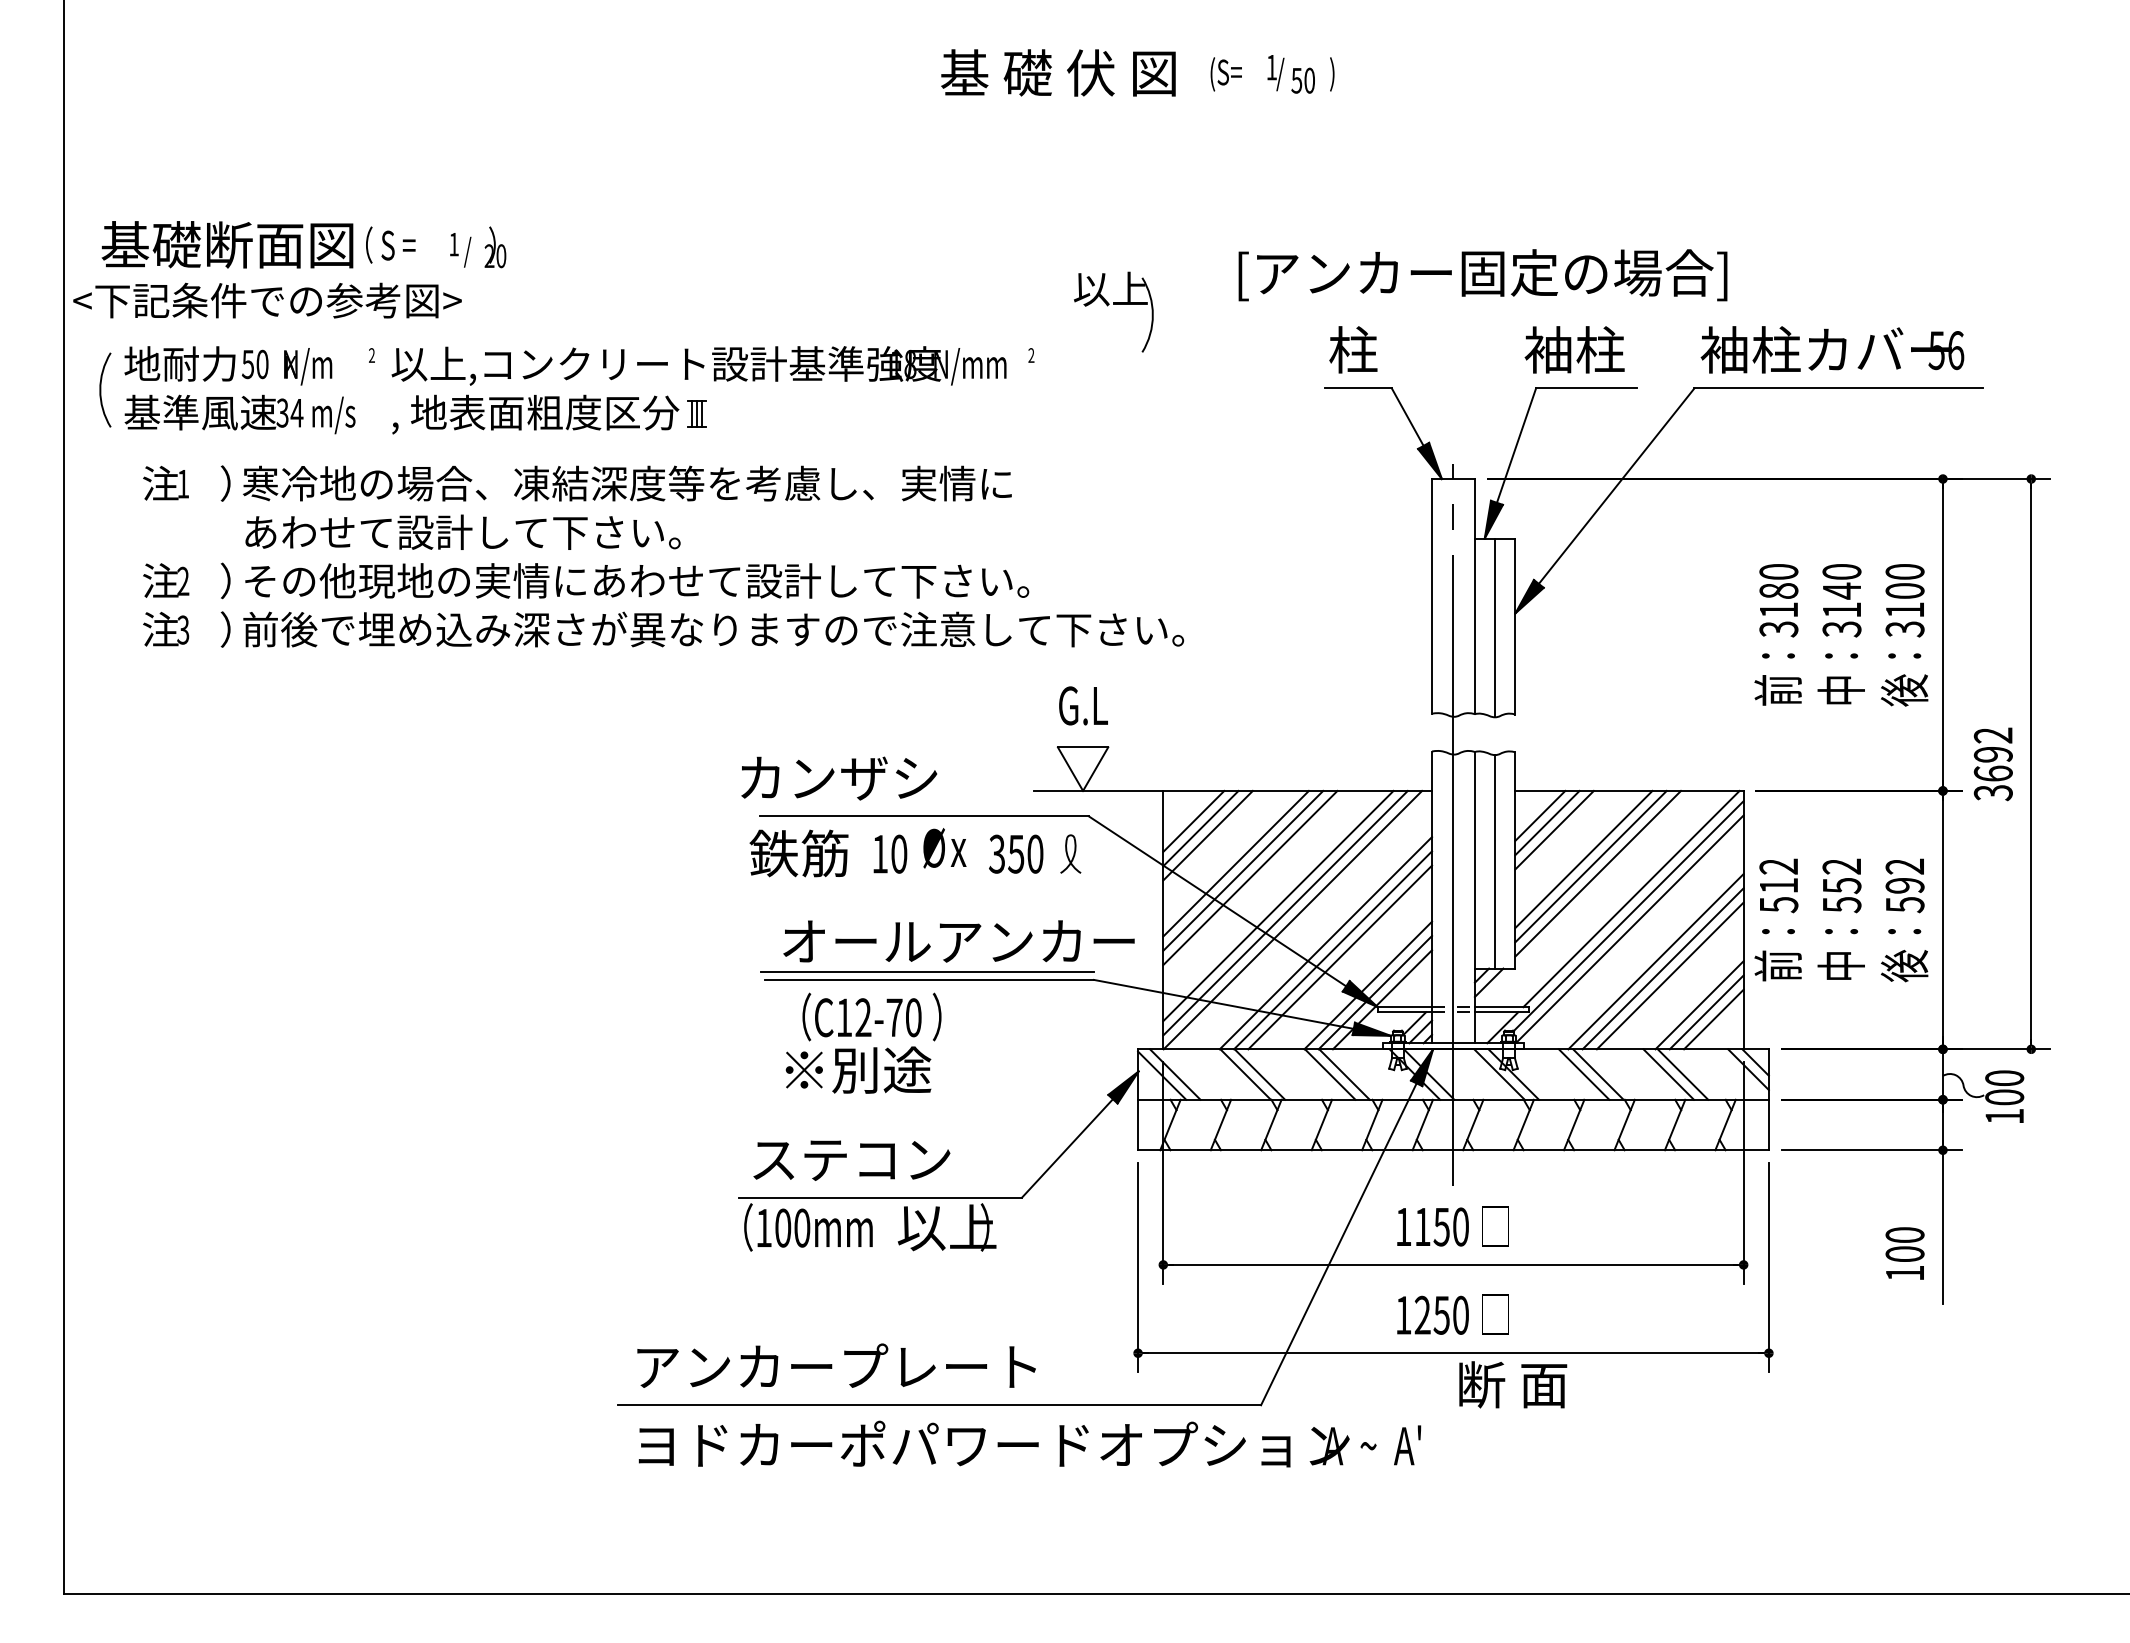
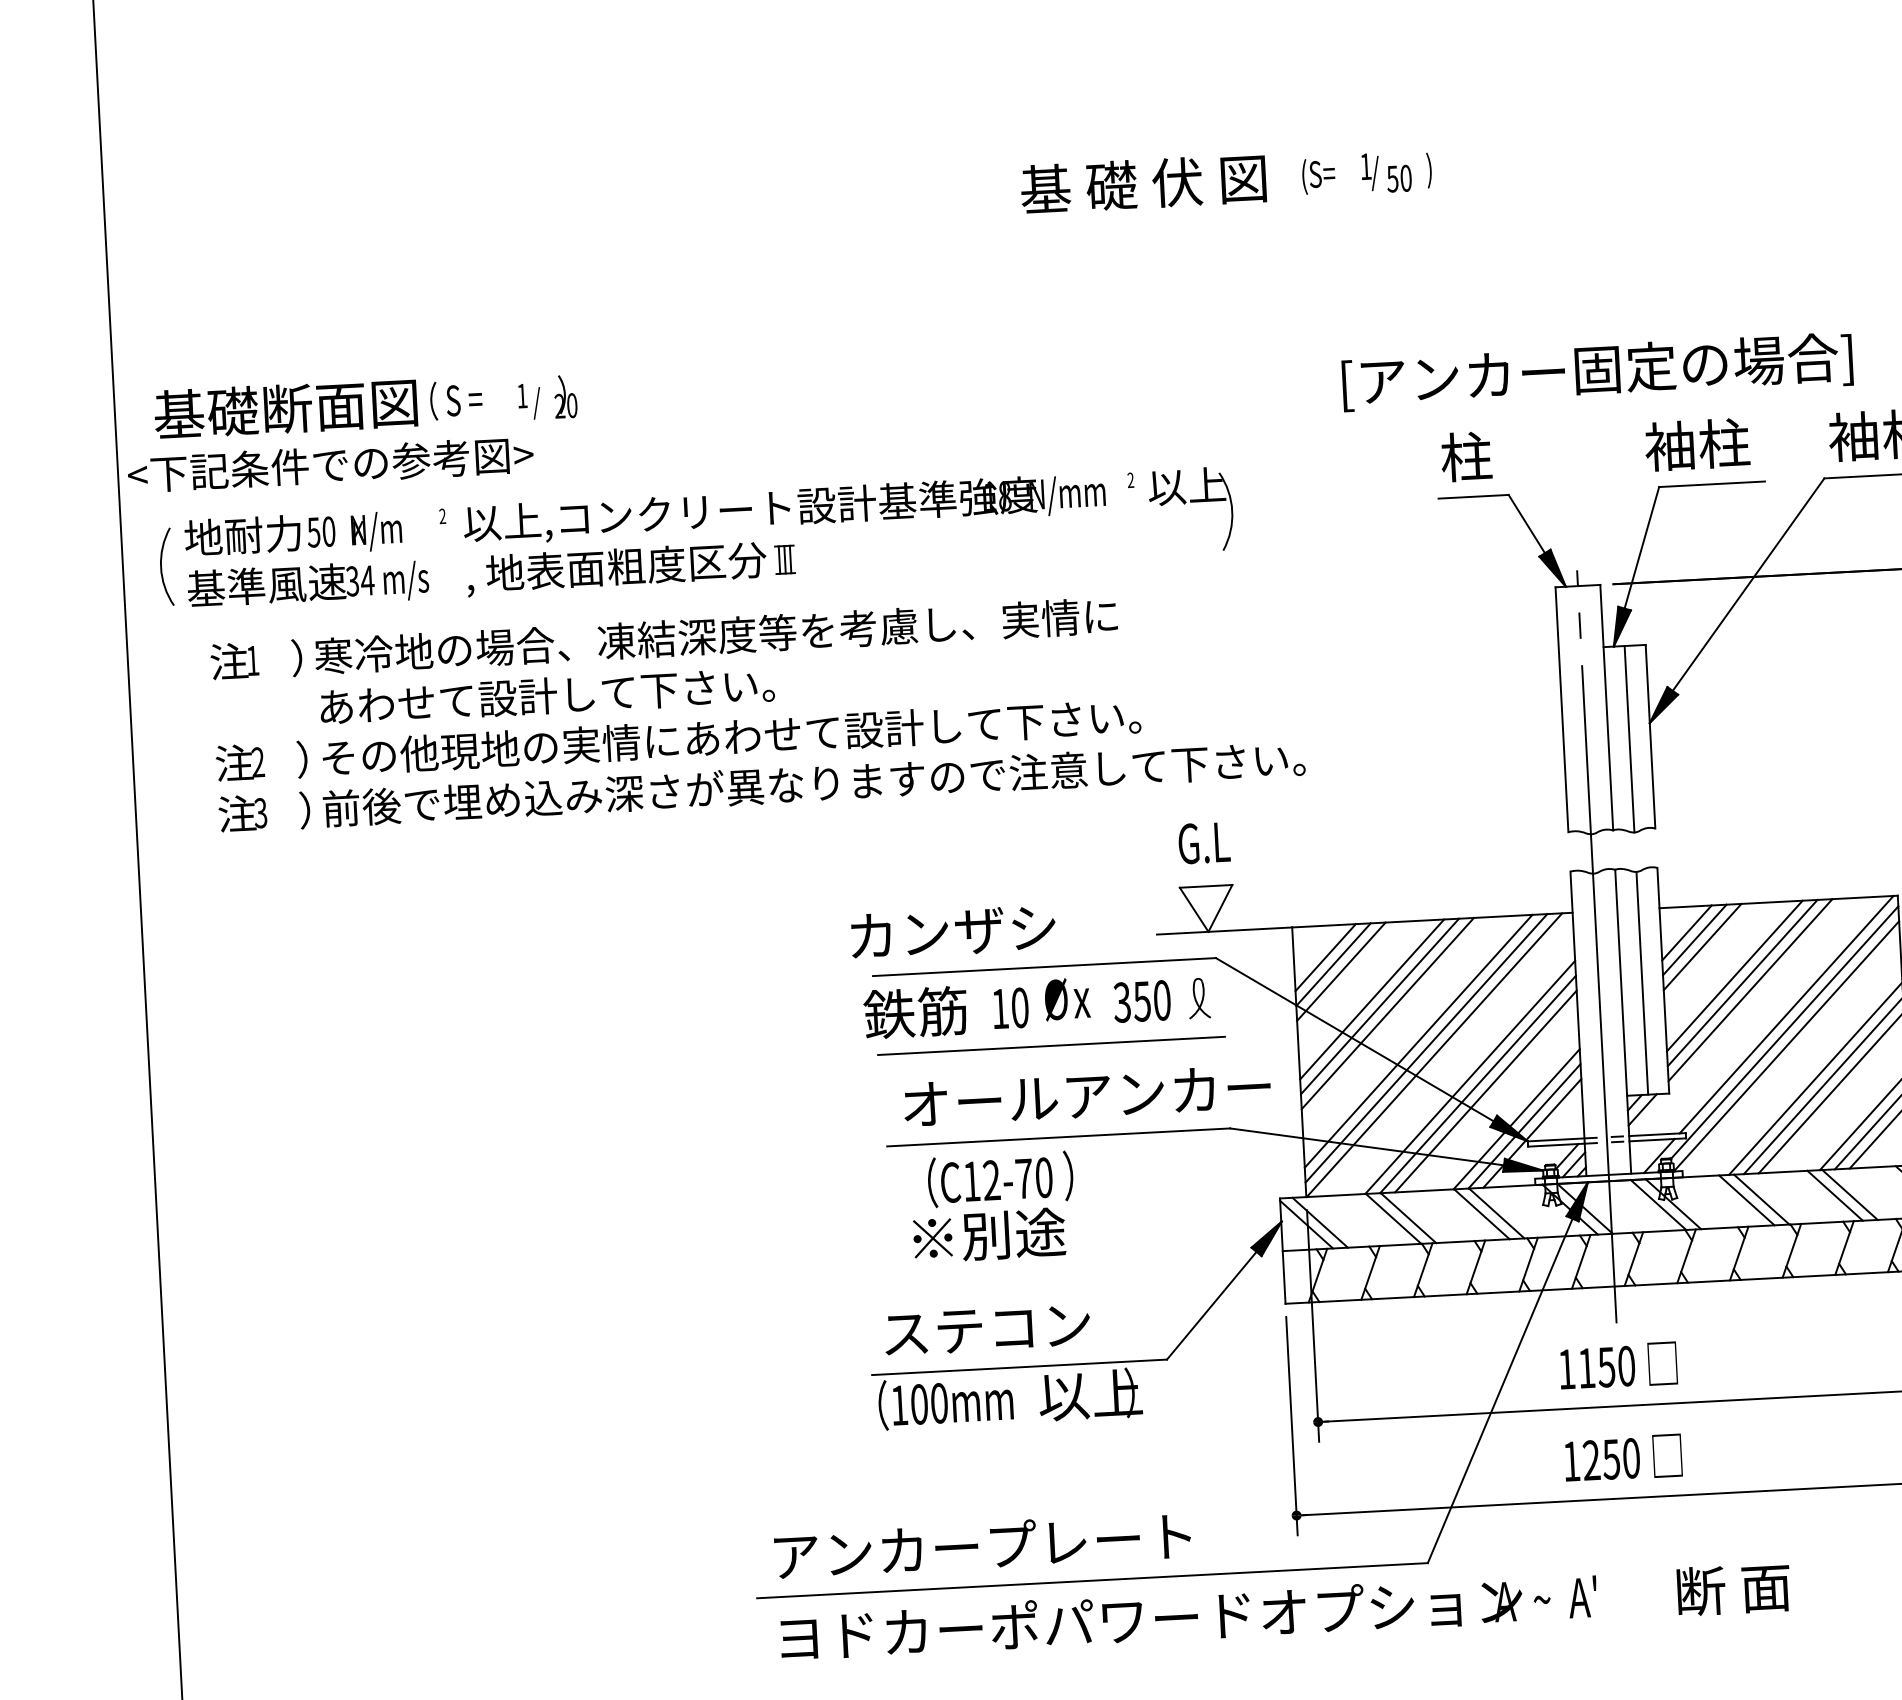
part: (1113, 304) -> (1190, 502), moved
line: (927, 971) -> (1051, 1045), moved
text: (1513, 1384) -> (1734, 1589), moved

